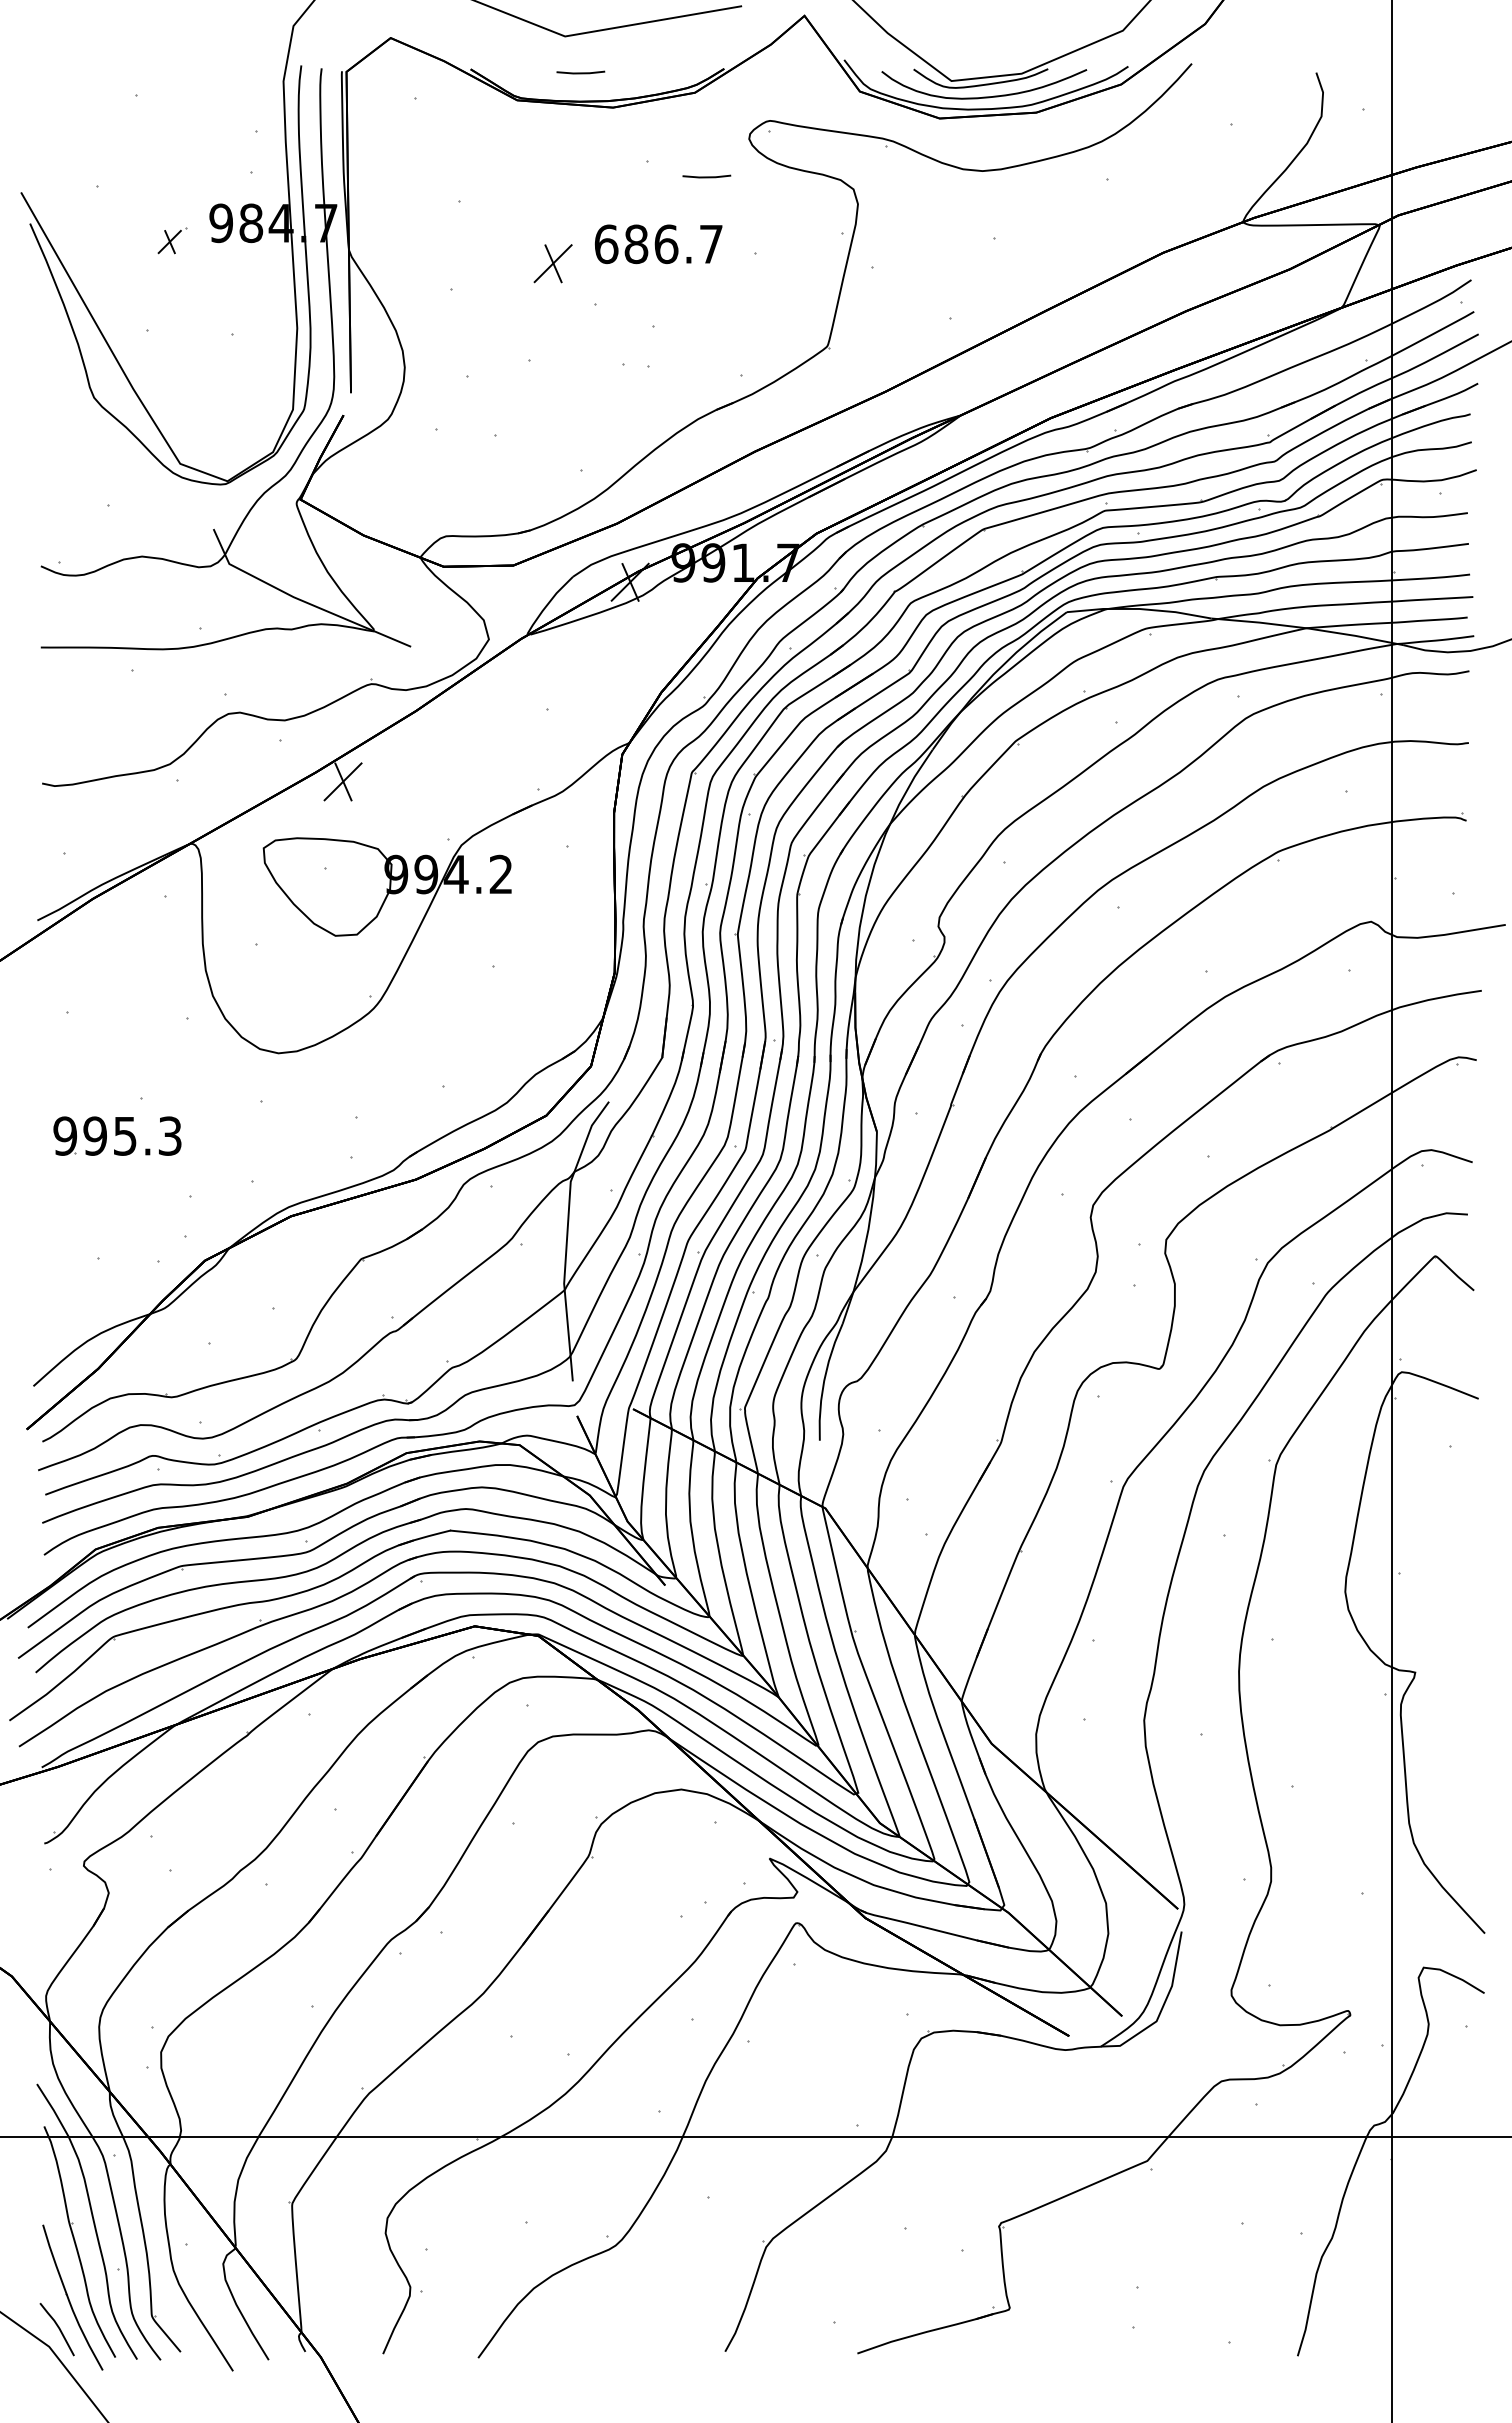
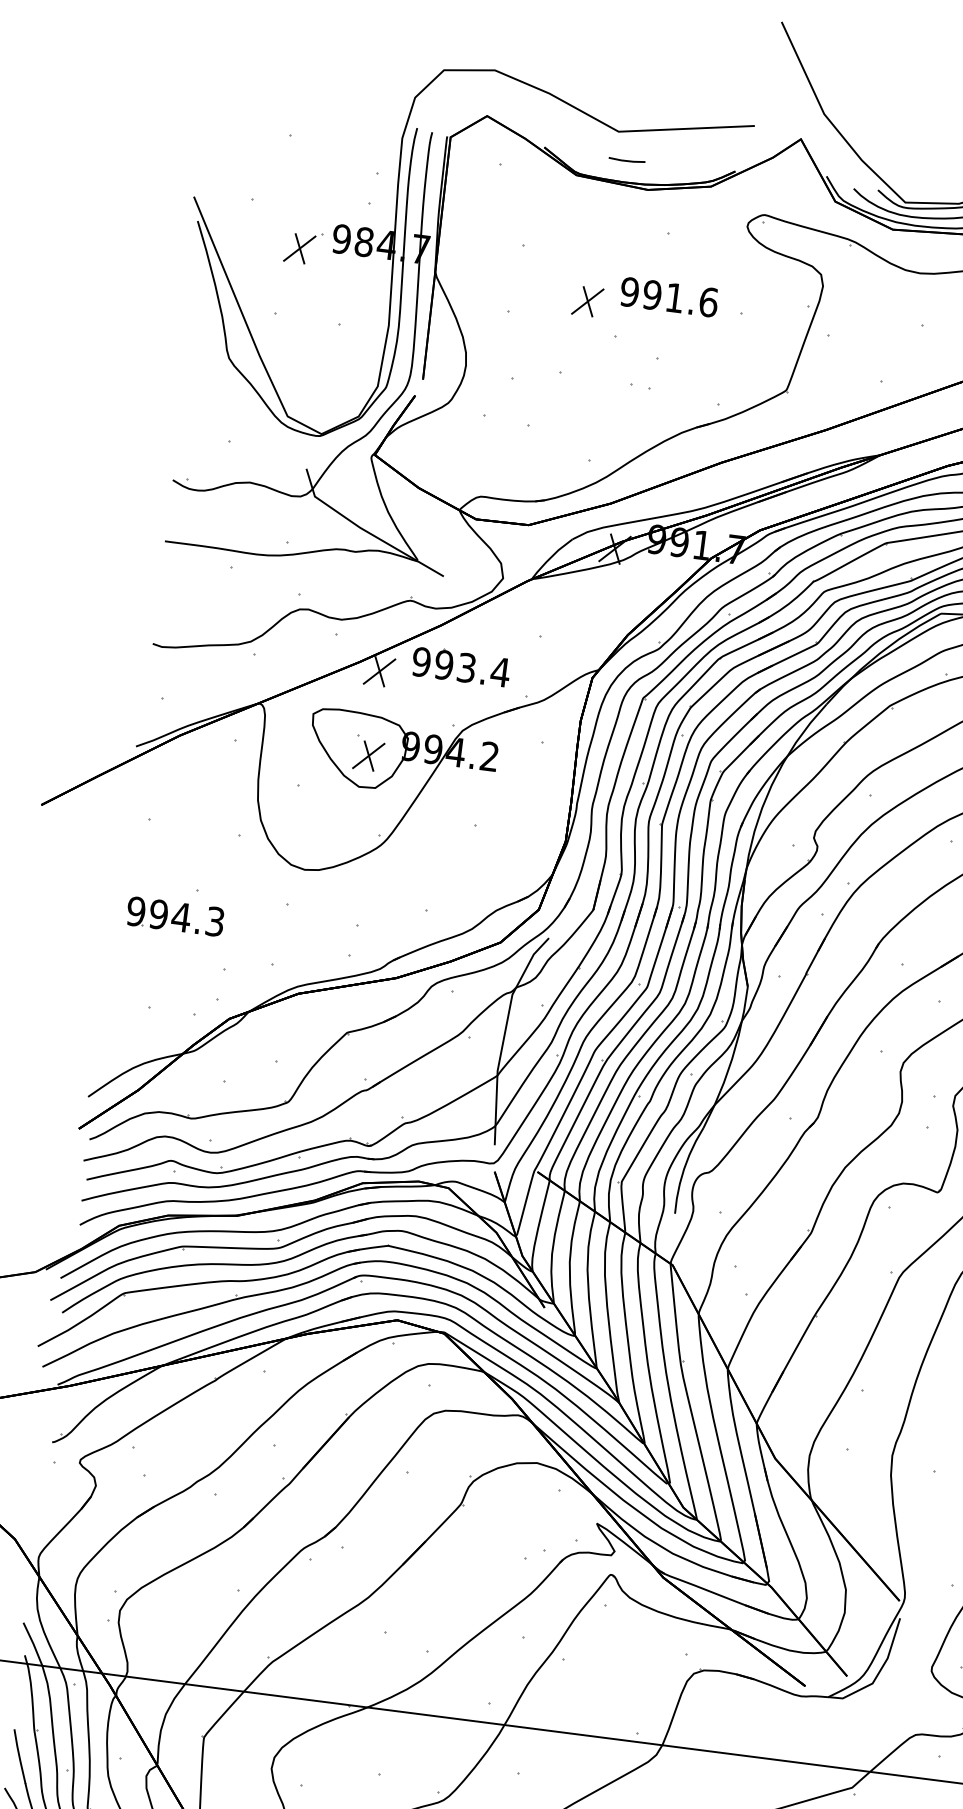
line: (706, 176) -> (711, 250), removed
part: (172, 240) -> (303, 247), size x1.67
text: (658, 244) -> (668, 297), 686.7 -> 991.6
part: (448, 761) -> (460, 666), added
part: (342, 893) -> (368, 755), added
text: (124, 1136) -> (180, 917), 995.3 -> 994.3

